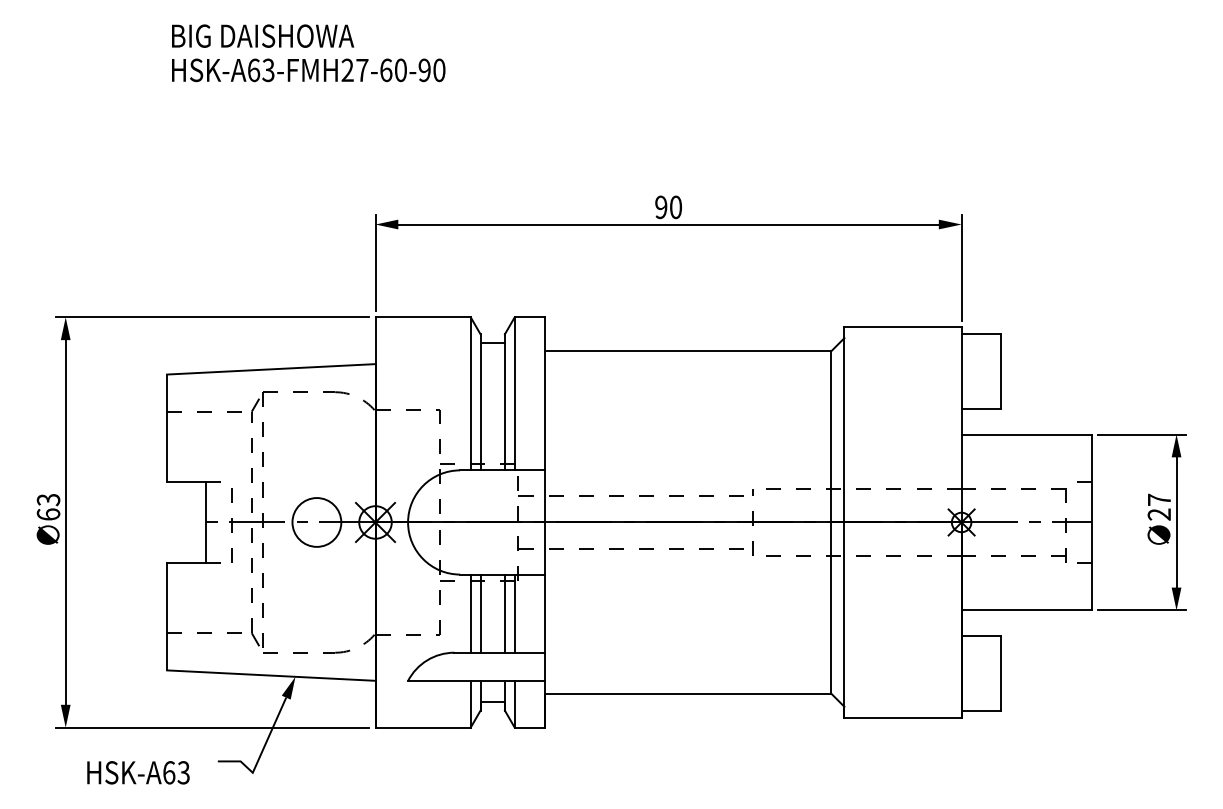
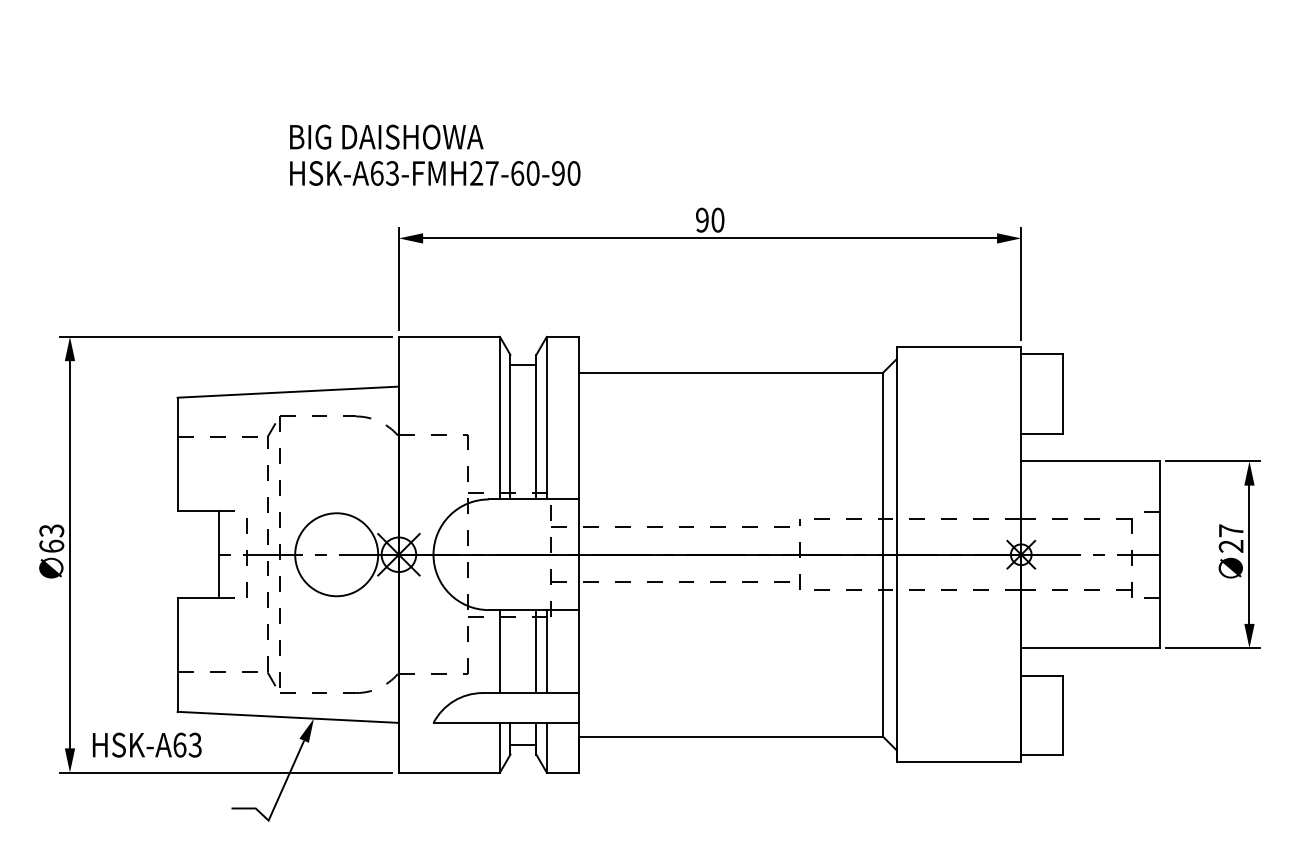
text: (308, 53) -> (435, 155), moved
circle: (316, 522) -> (336, 554), size x1.6
line: (480, 613) -> (510, 651), removed
text: (138, 772) -> (147, 744), moved

